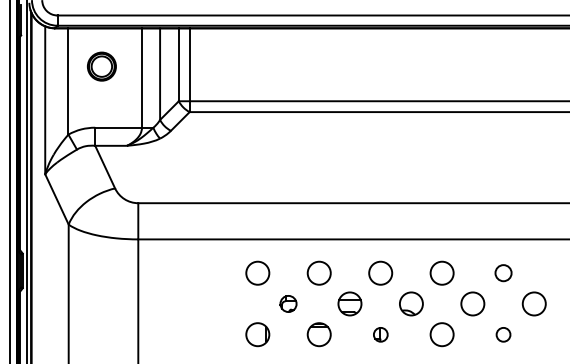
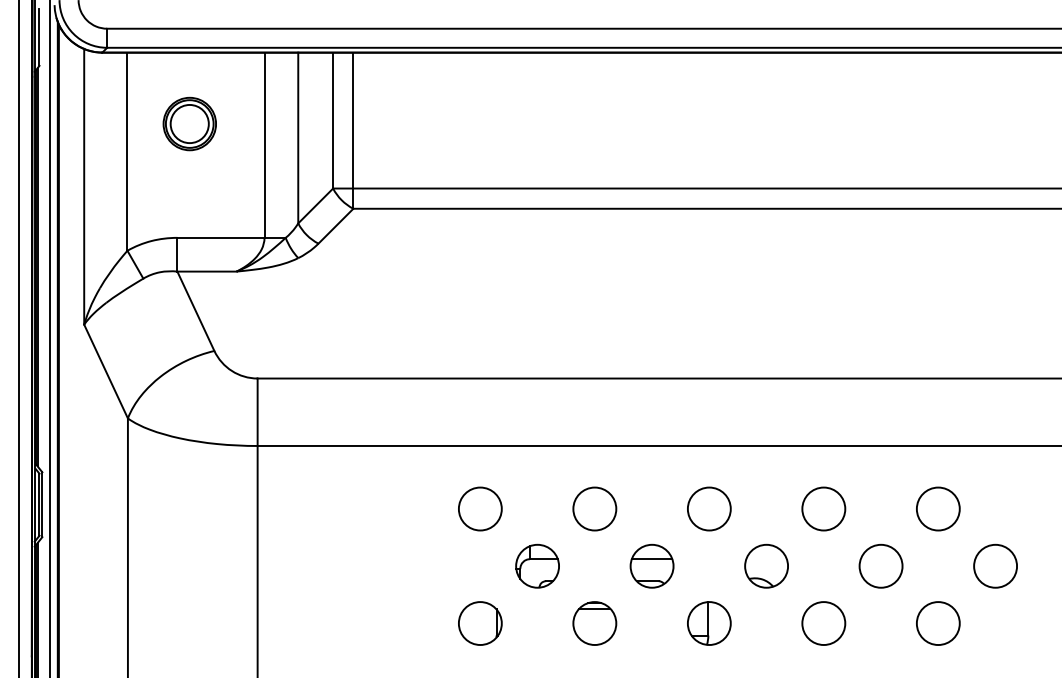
circle: (503, 272) -> (938, 507), size x1.43
part: (288, 303) -> (537, 565), size x1.43
part: (380, 334) -> (708, 623), size x1.67
circle: (503, 334) -> (938, 623), size x1.67

